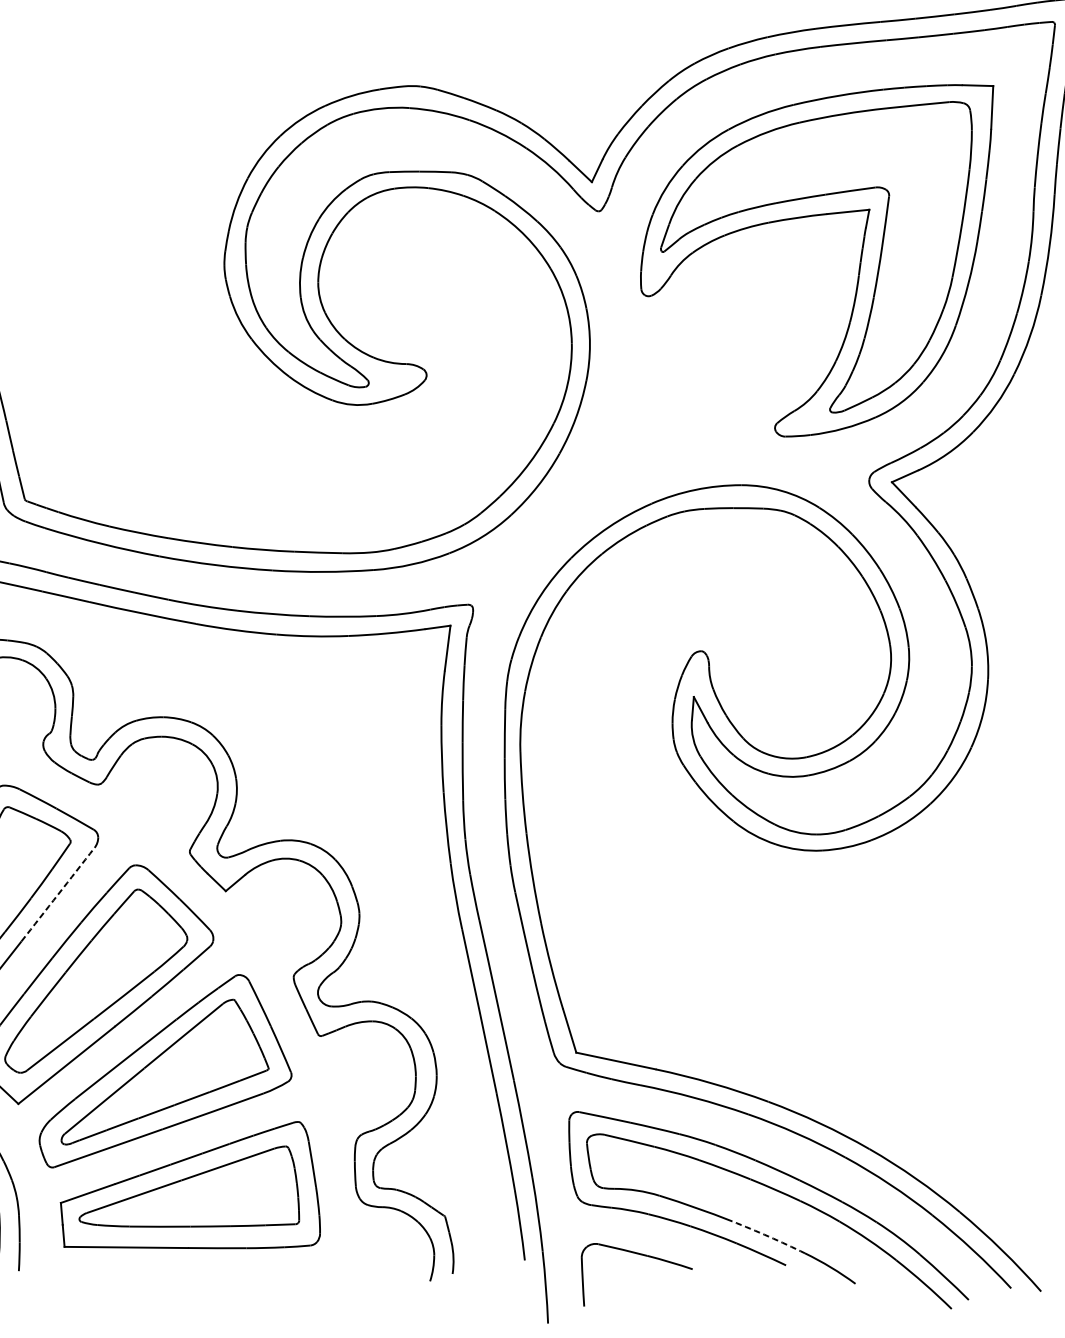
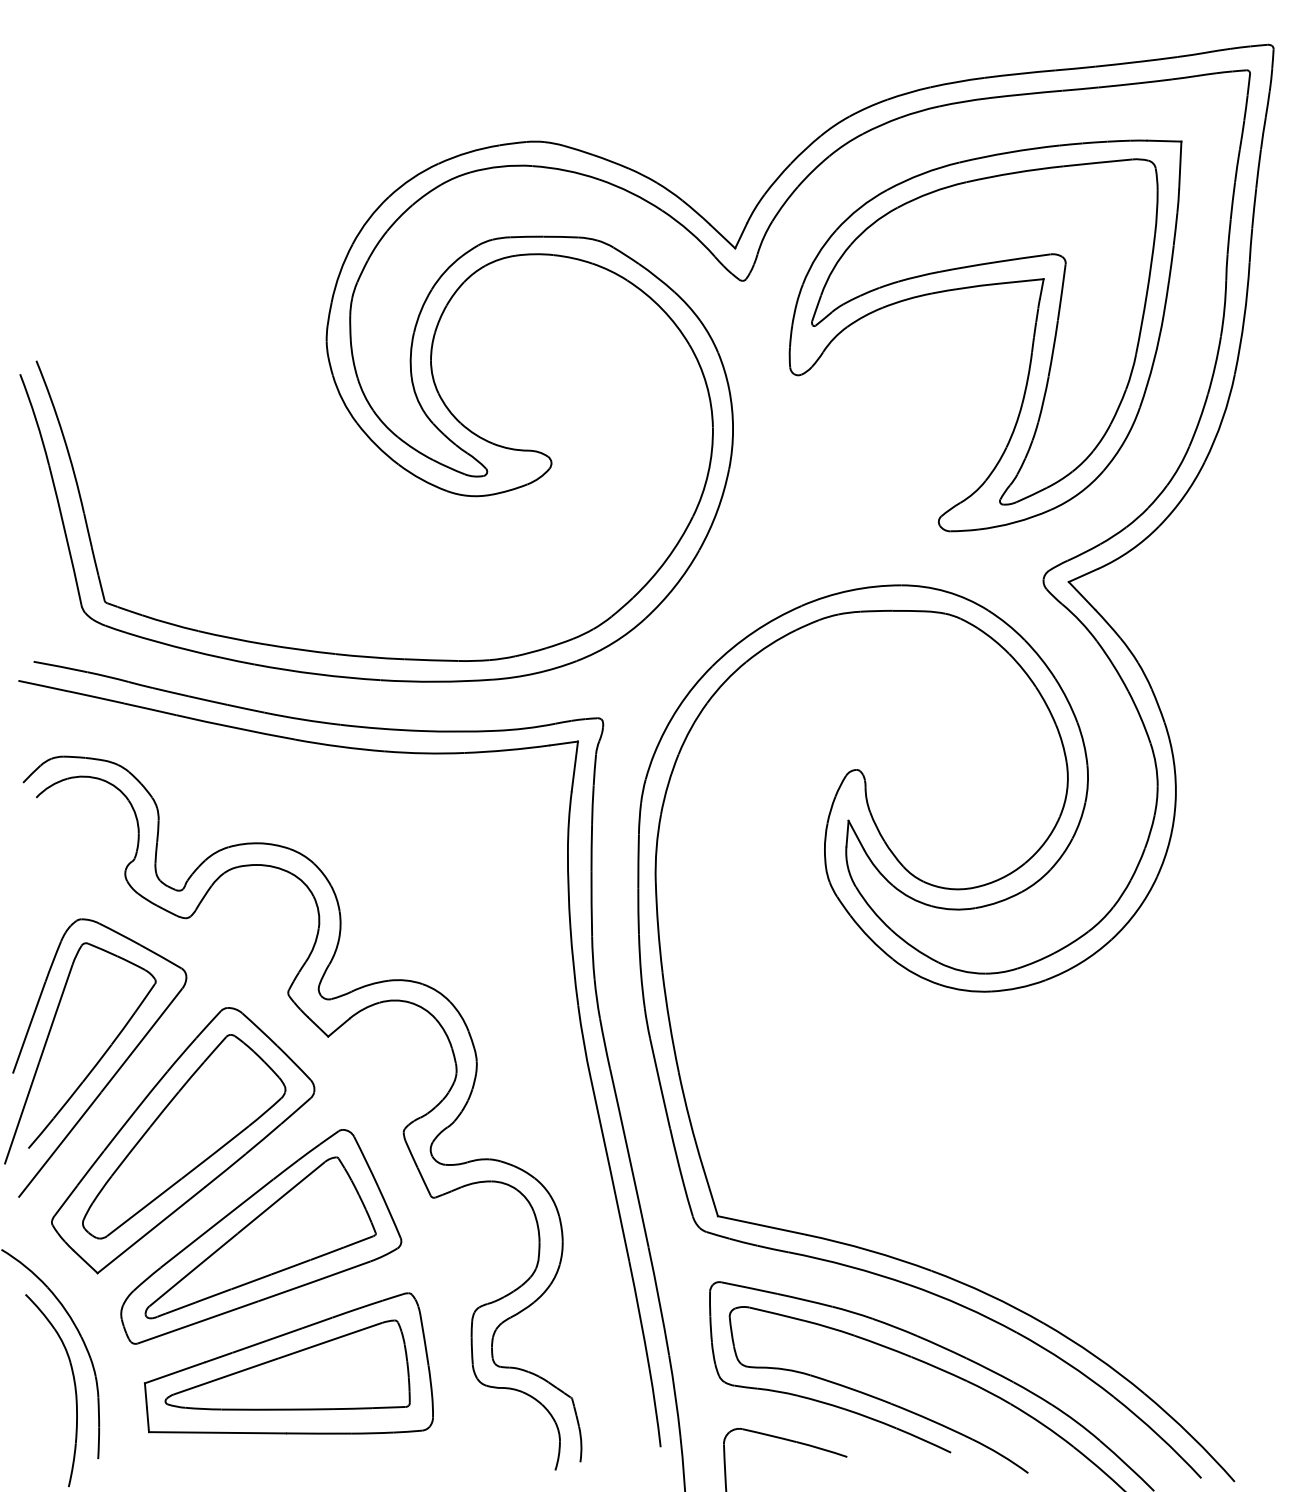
arc: (57, 894) -> (141, 1040), dashed -> solid
arc: (769, 1236) -> (932, 1420), dashed -> solid

